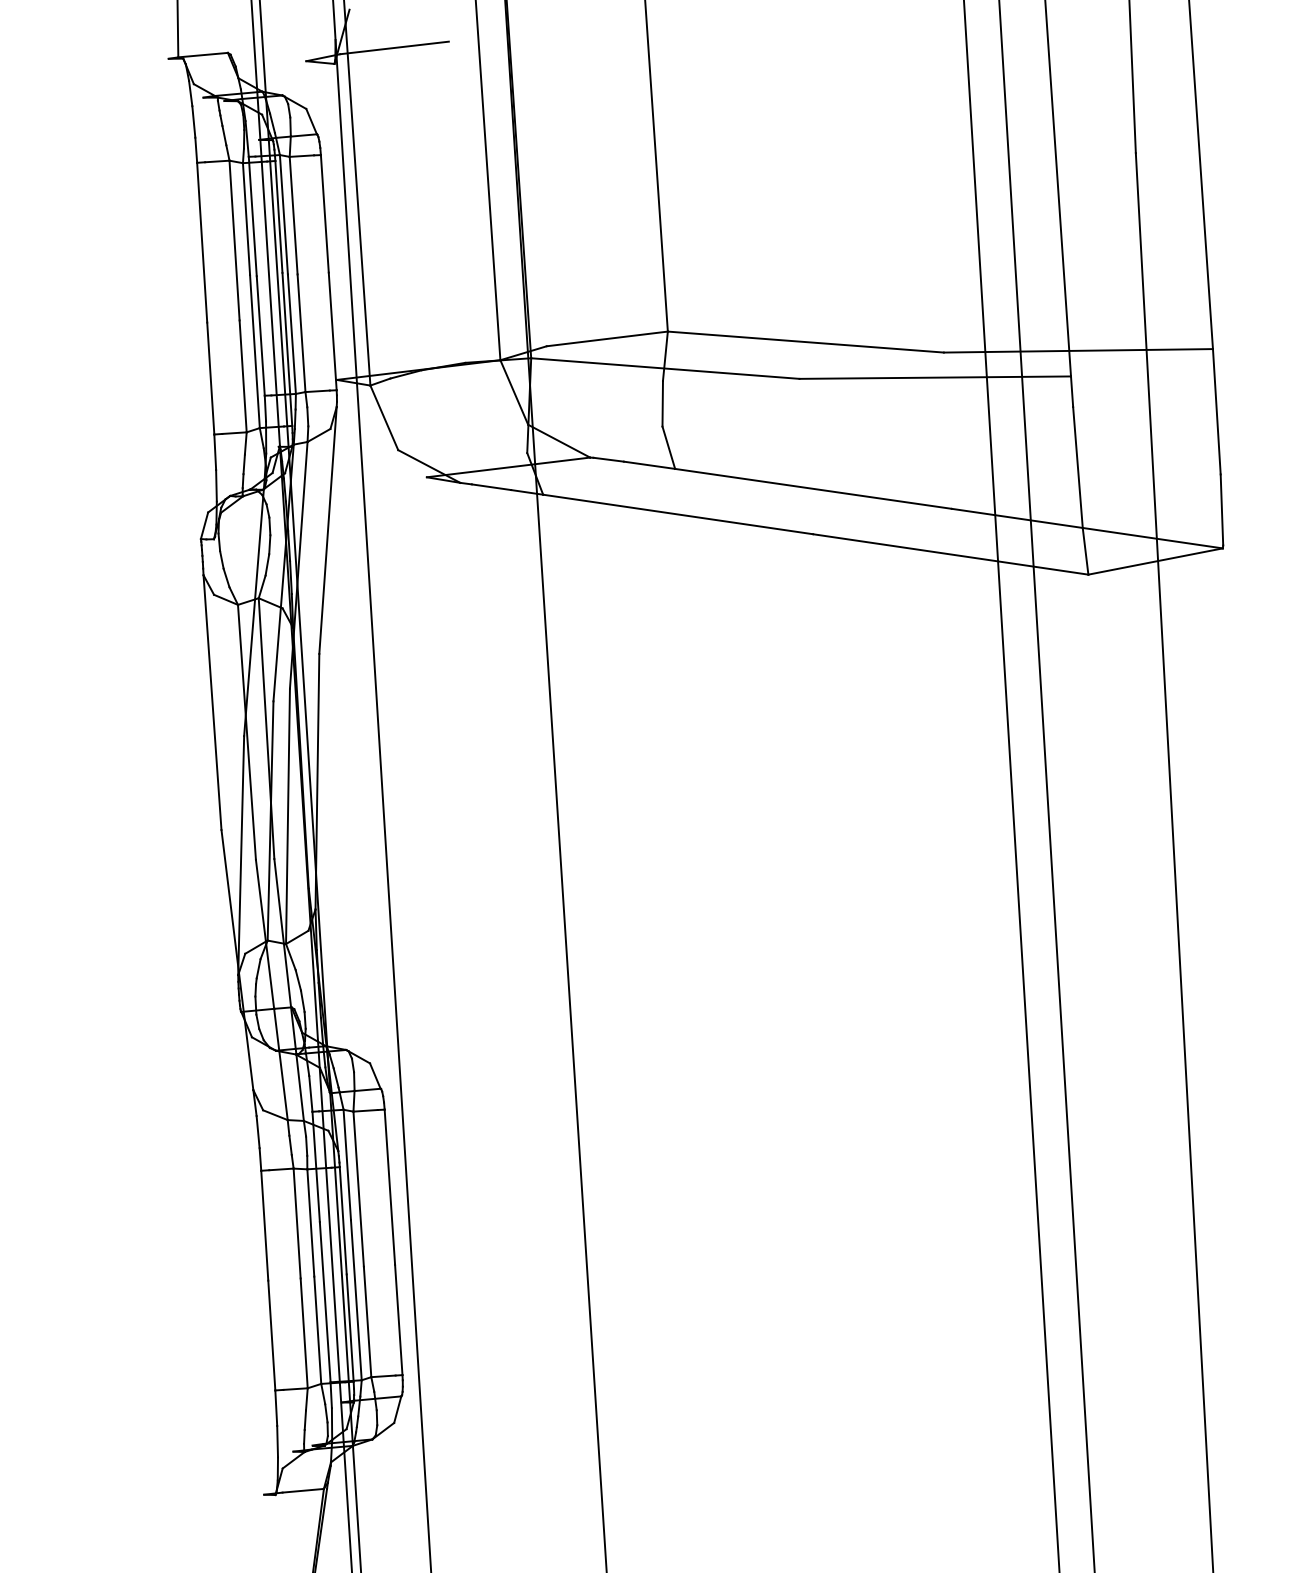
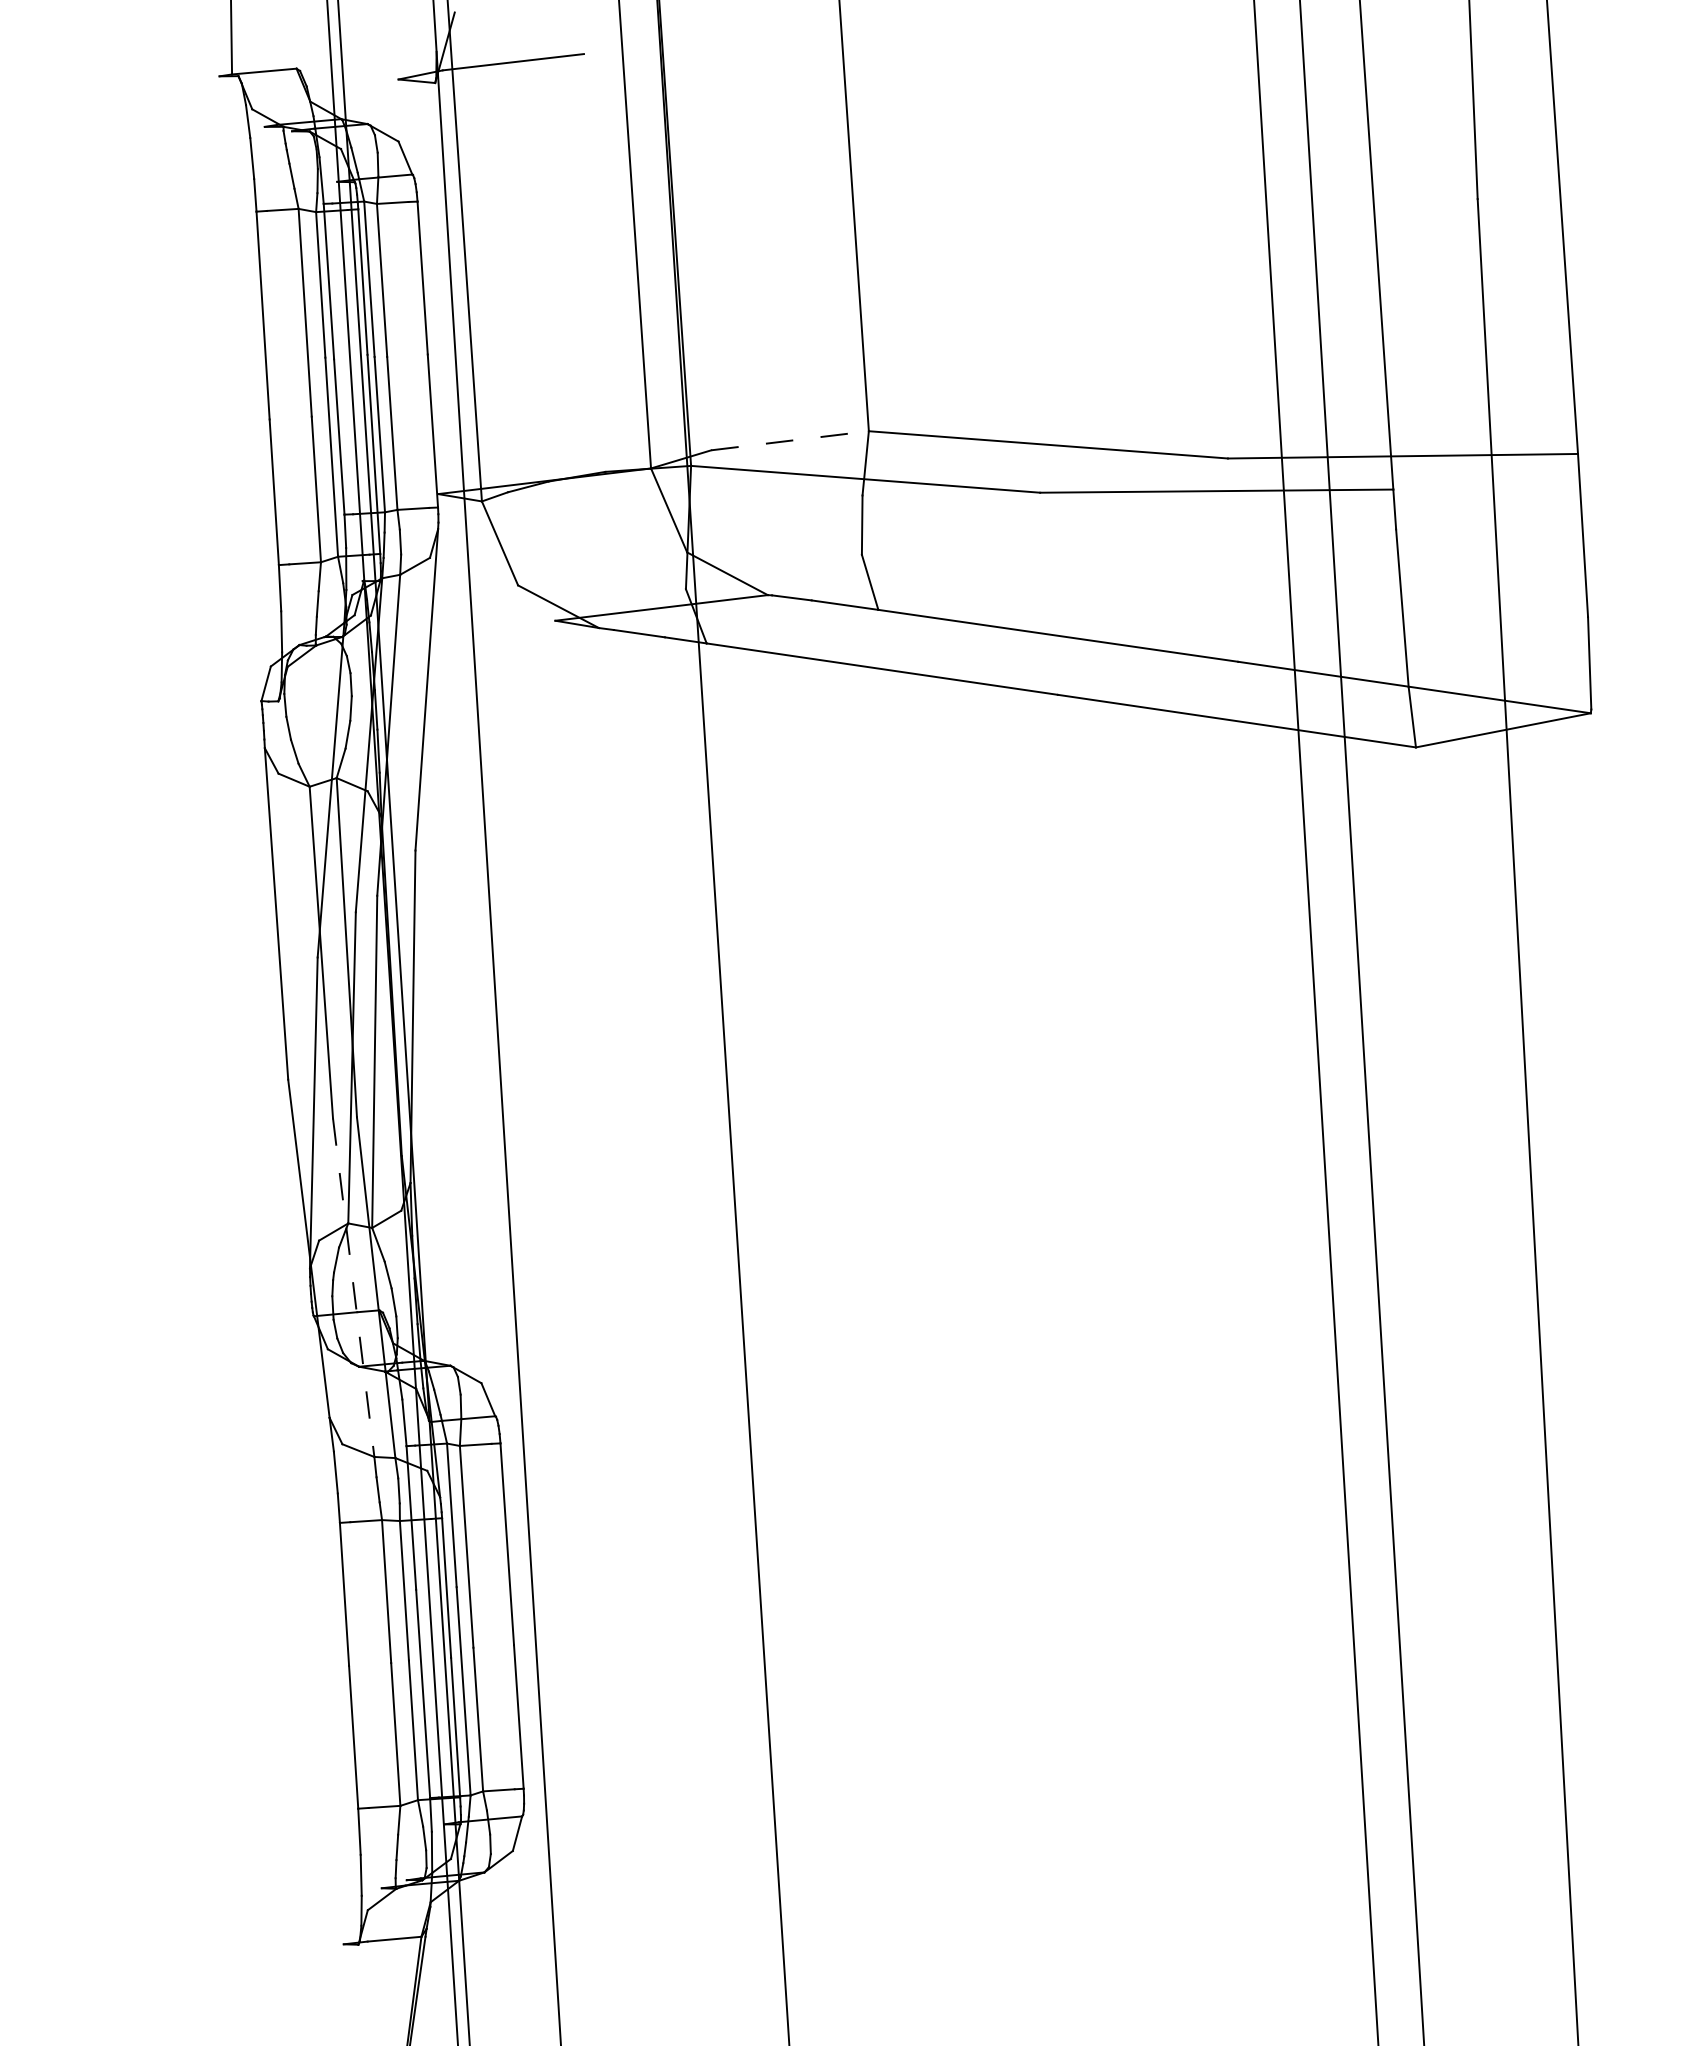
line: (607, 338) -> (790, 440), solid -> dashed
line: (271, 989) -> (353, 1287), solid -> dashed

